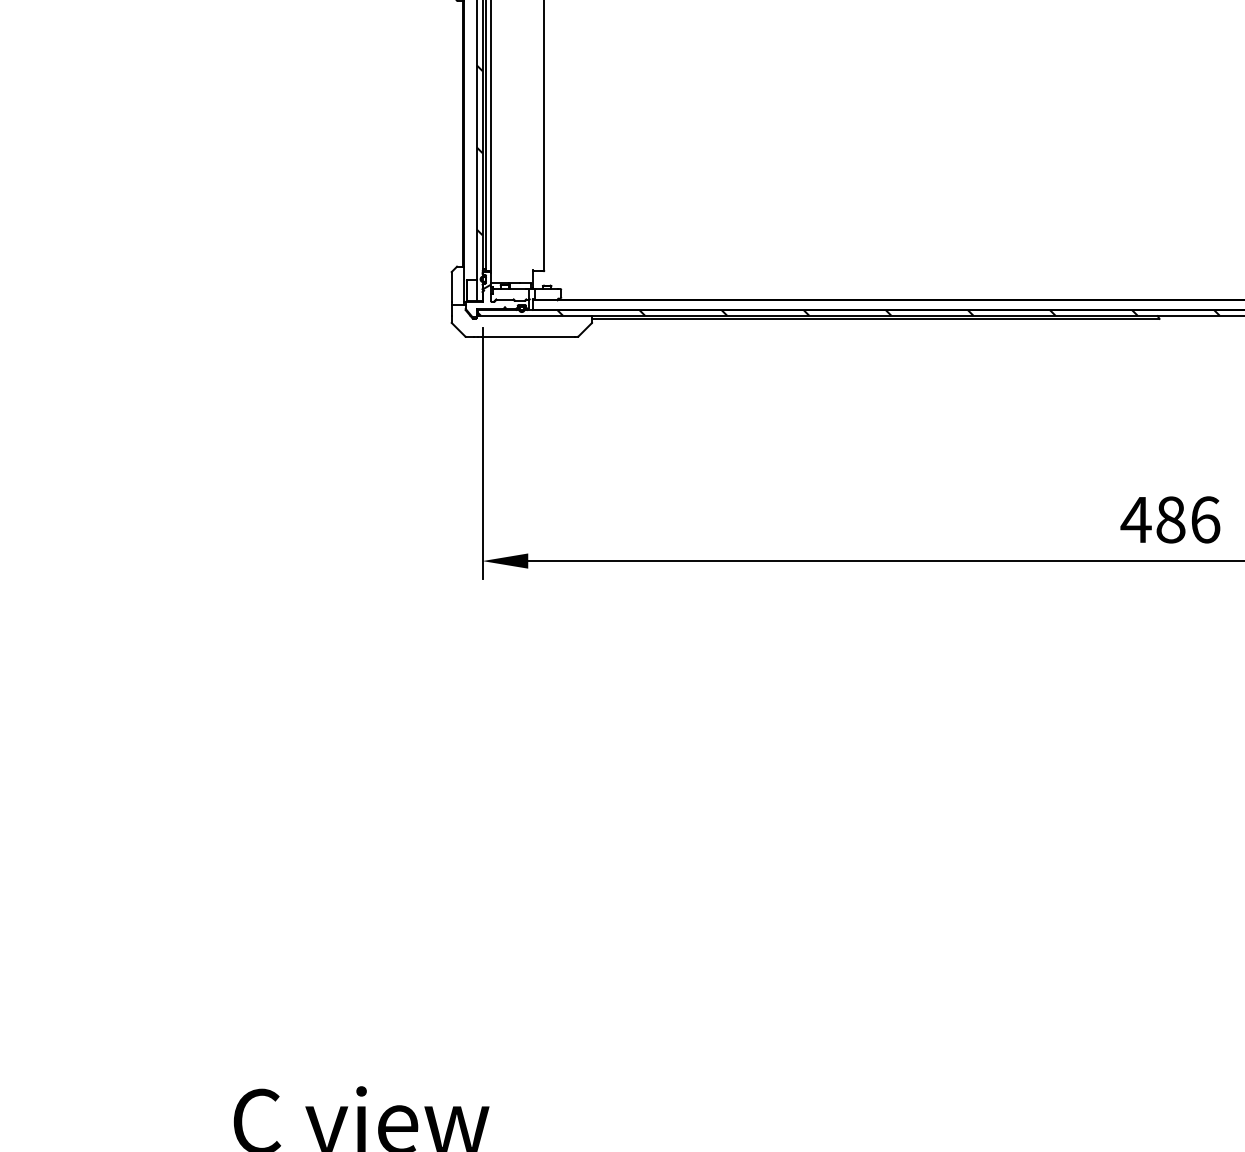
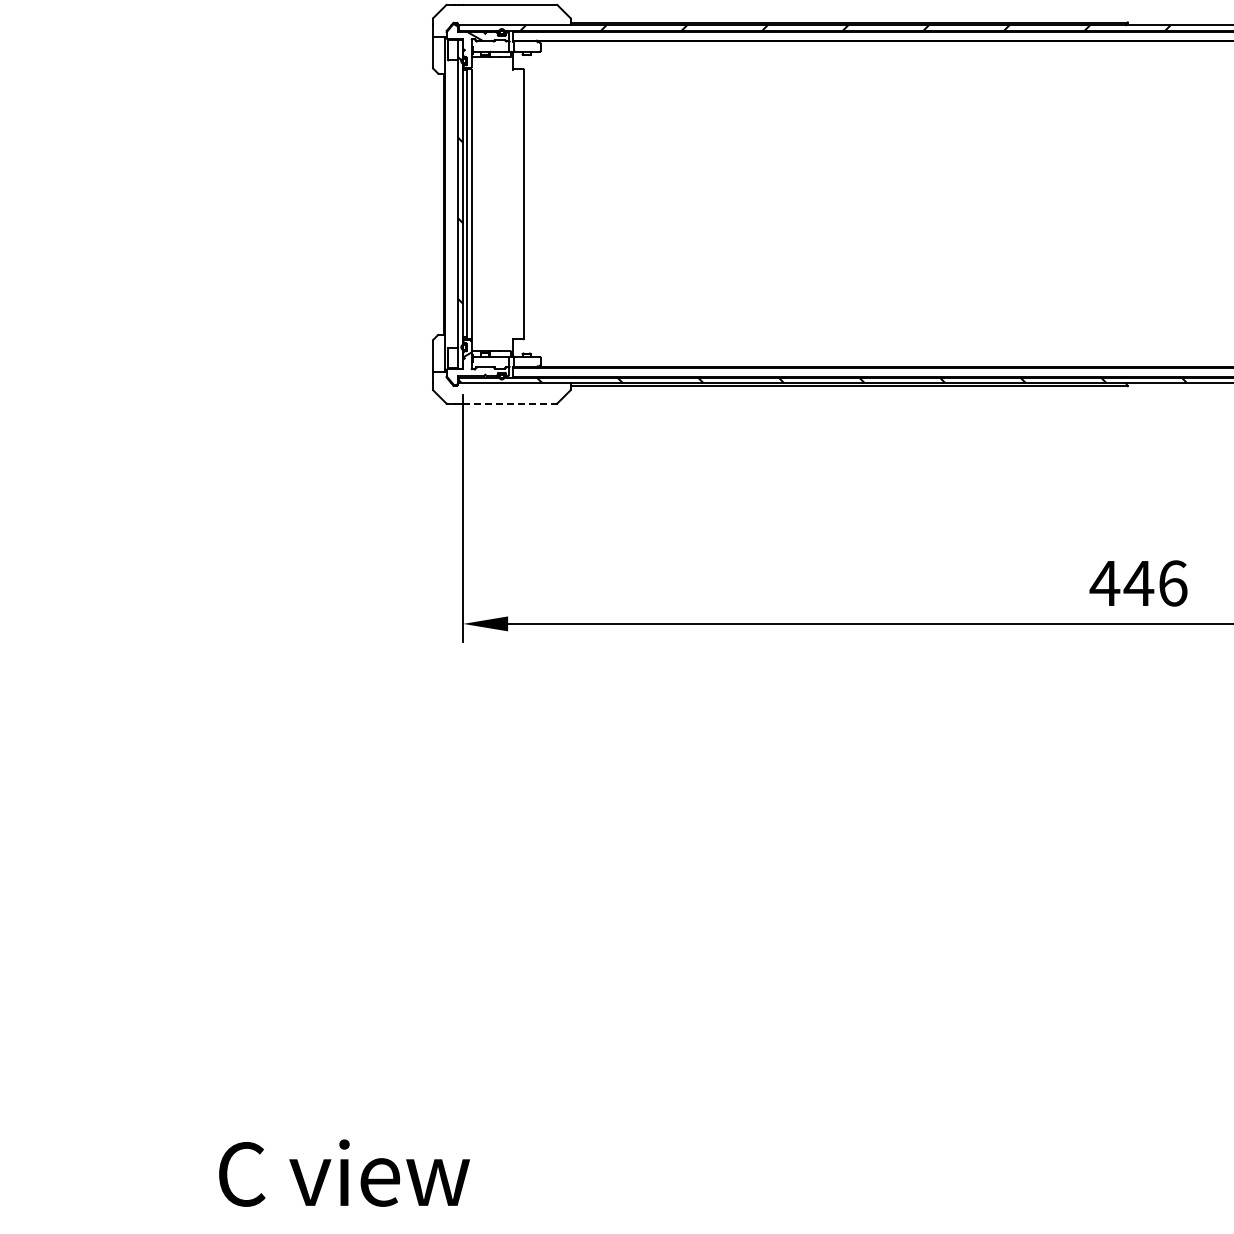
line: (528, 336) -> (508, 403), solid -> dashed
text: (1170, 519) -> (1138, 583), 486 -> 446

